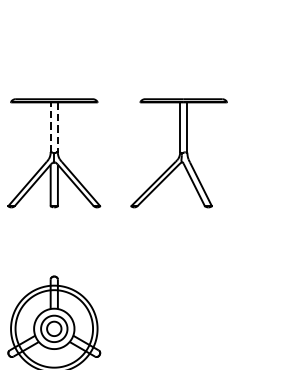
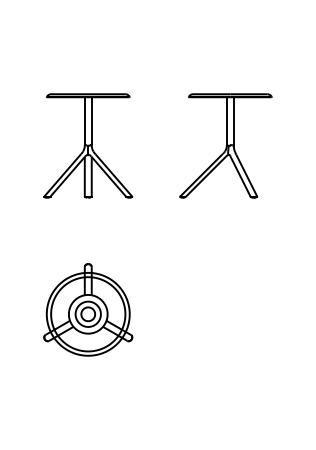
line: (50, 126) -> (84, 120), dashed -> solid
line: (57, 127) -> (91, 121), dashed -> solid
part: (178, 152) -> (225, 145), moved

